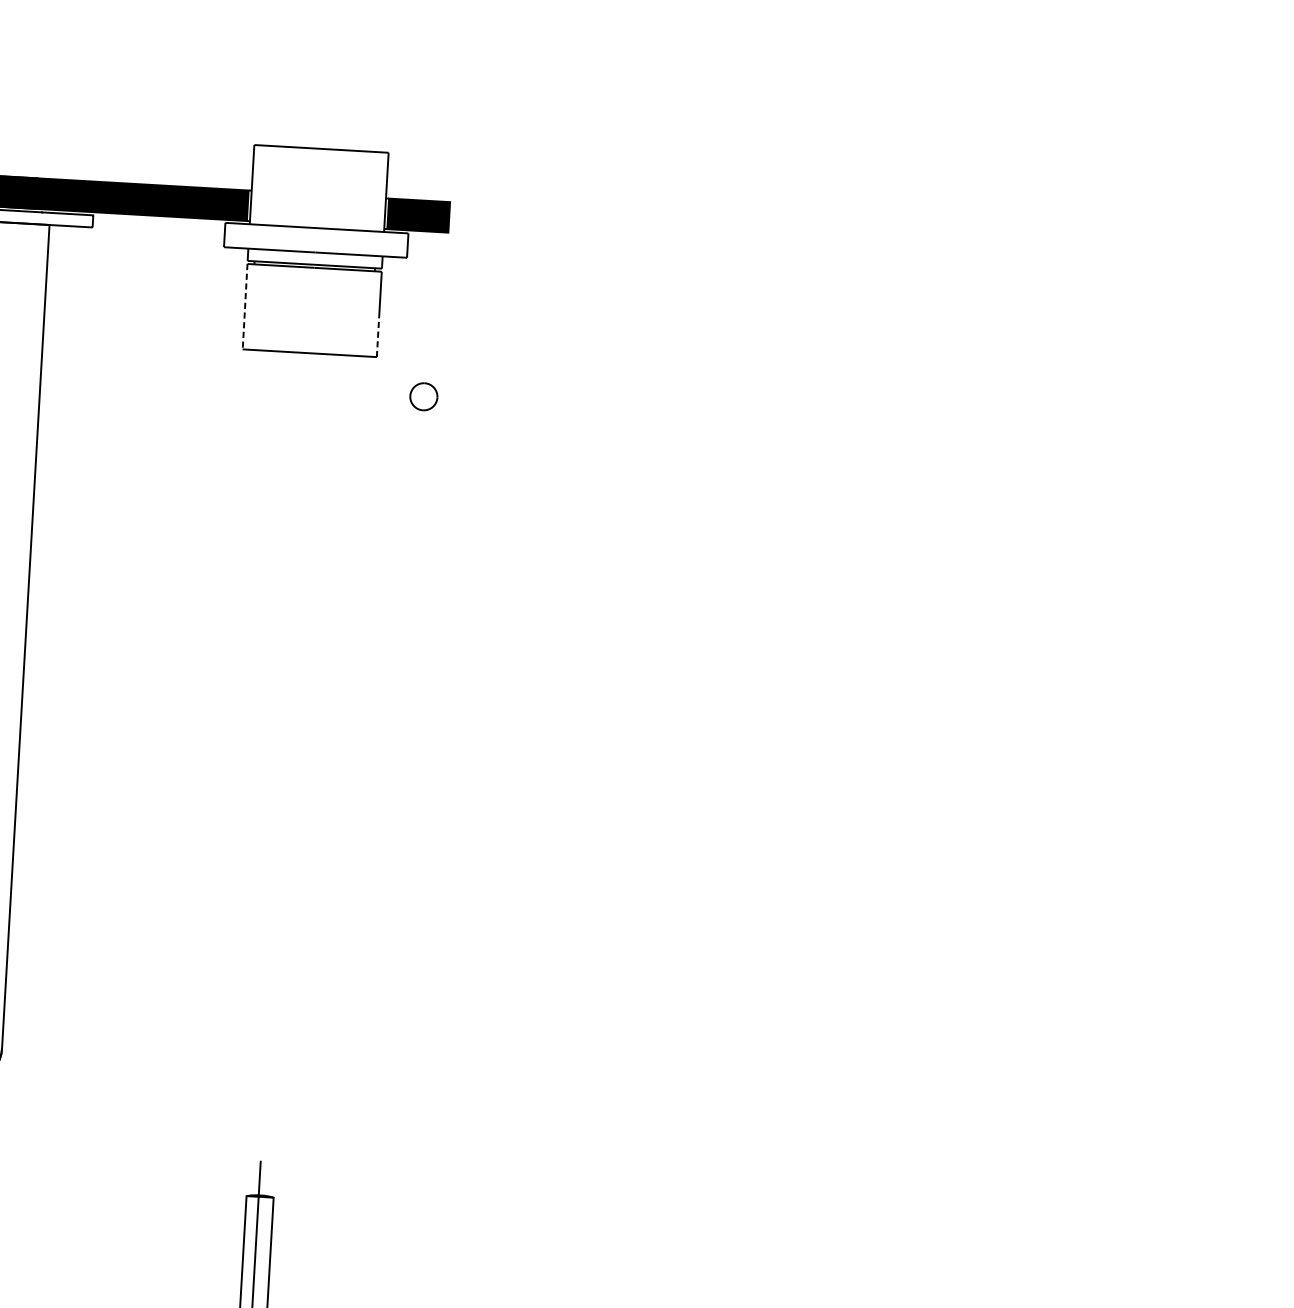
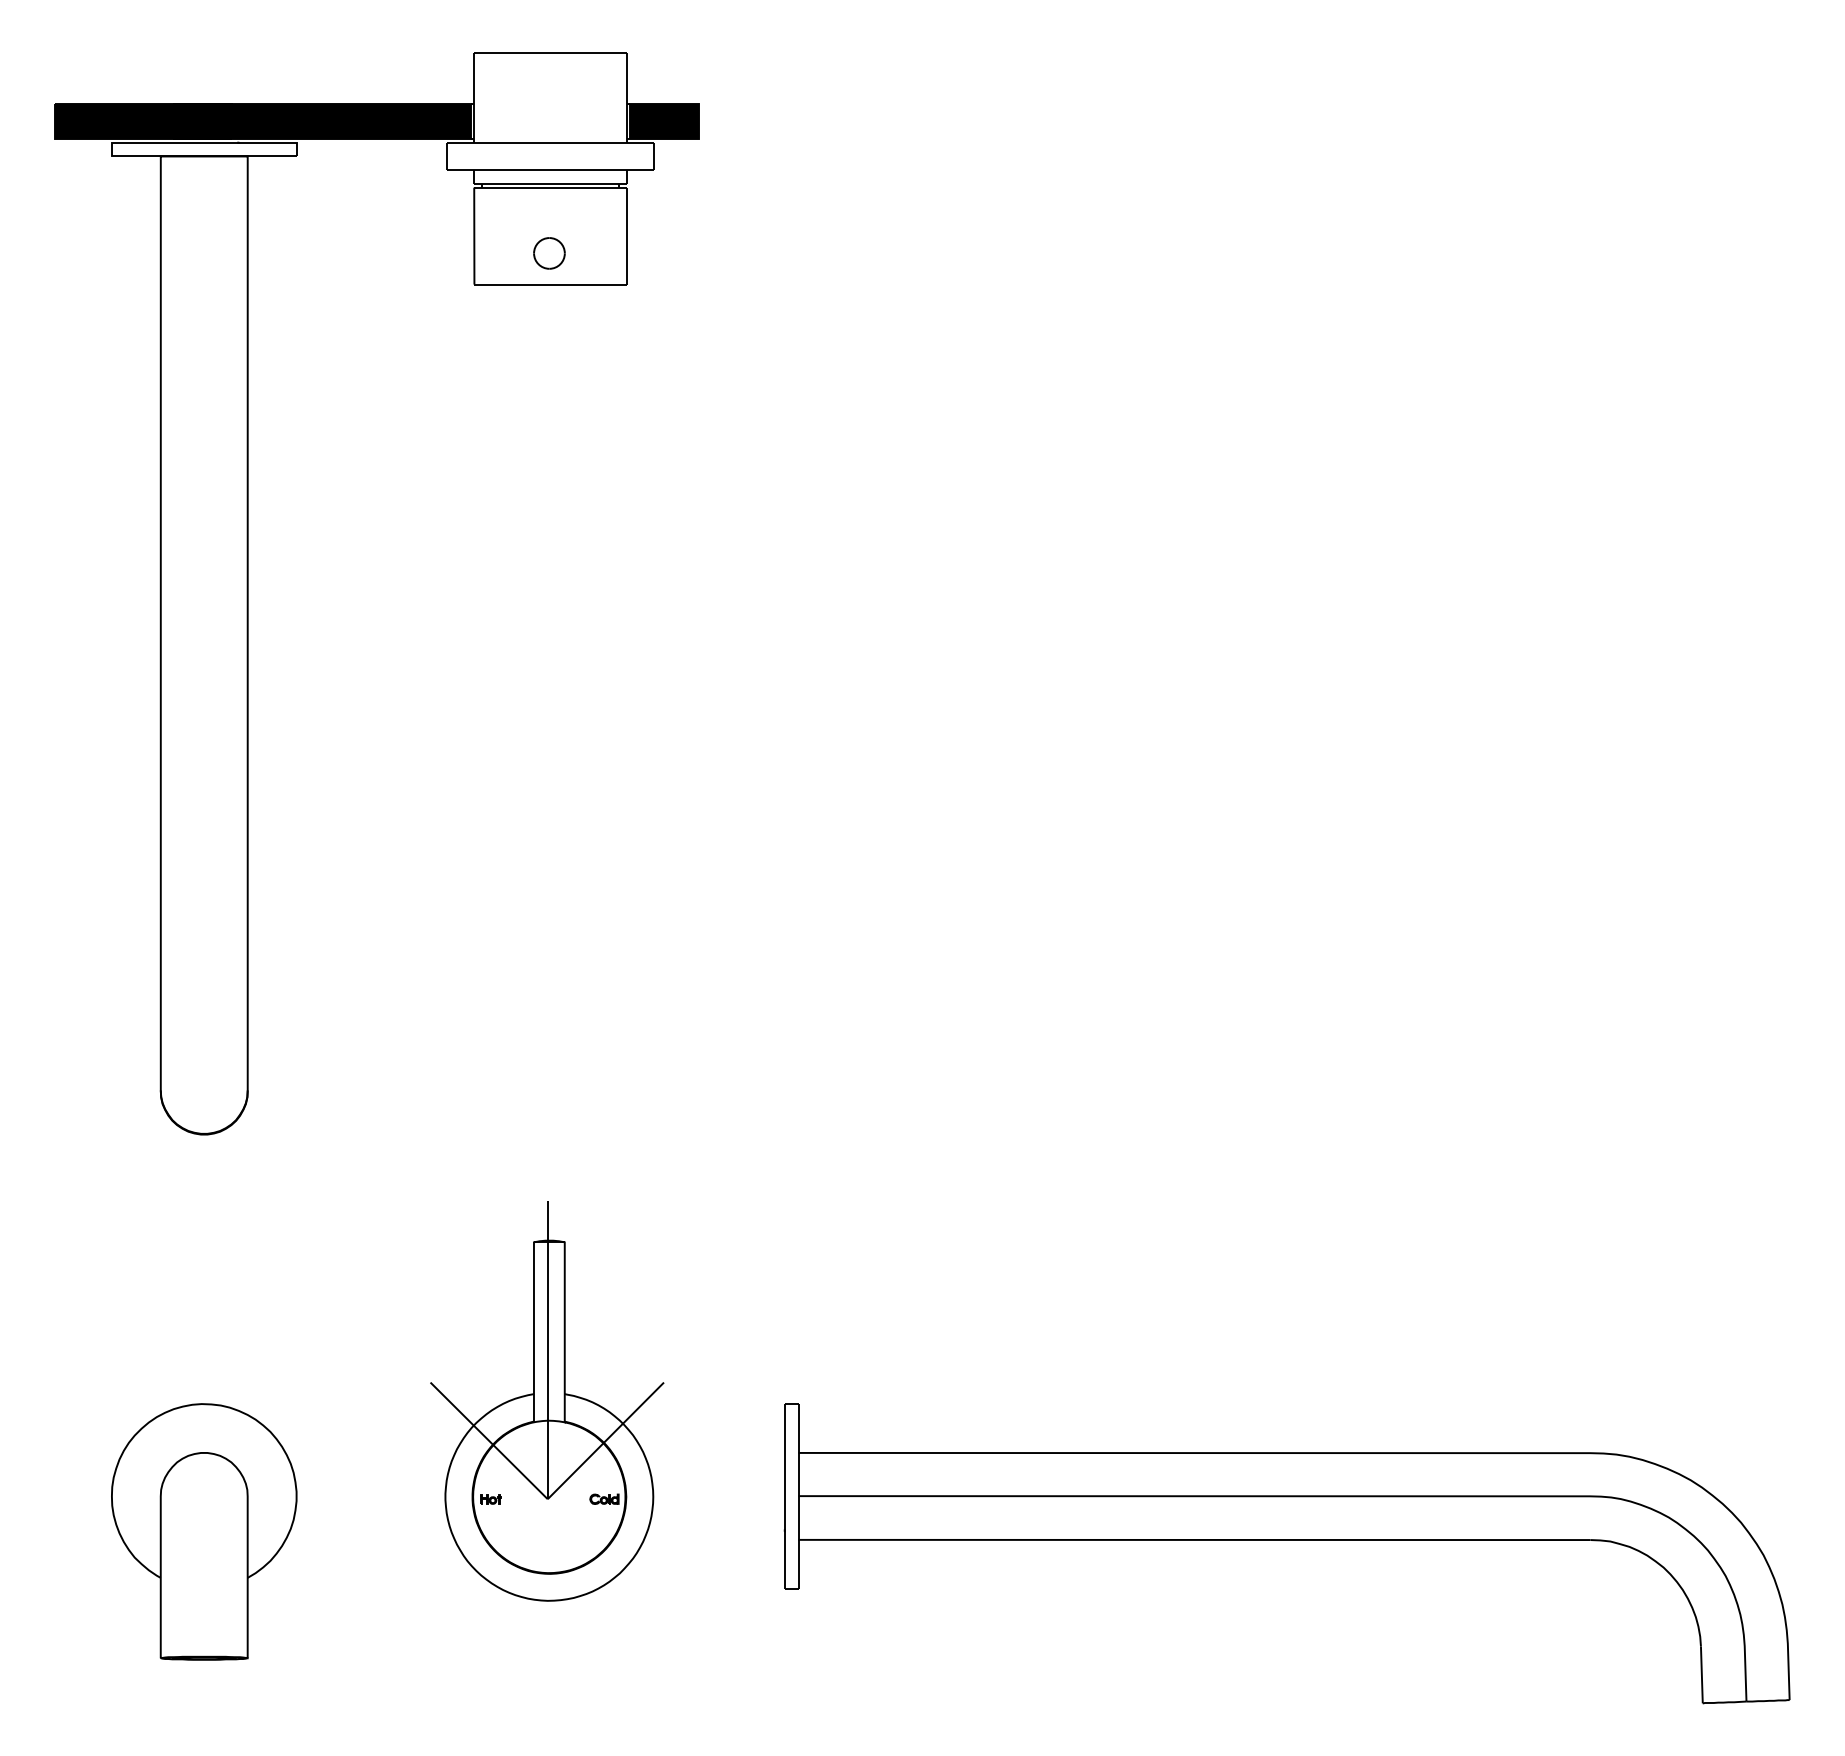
line: (245, 307) -> (474, 236), dashed -> solid
line: (377, 334) -> (626, 259), dashed -> solid
part: (423, 396) -> (549, 253), moved

